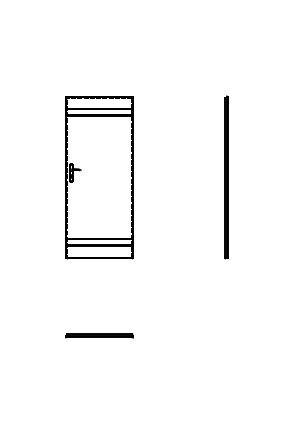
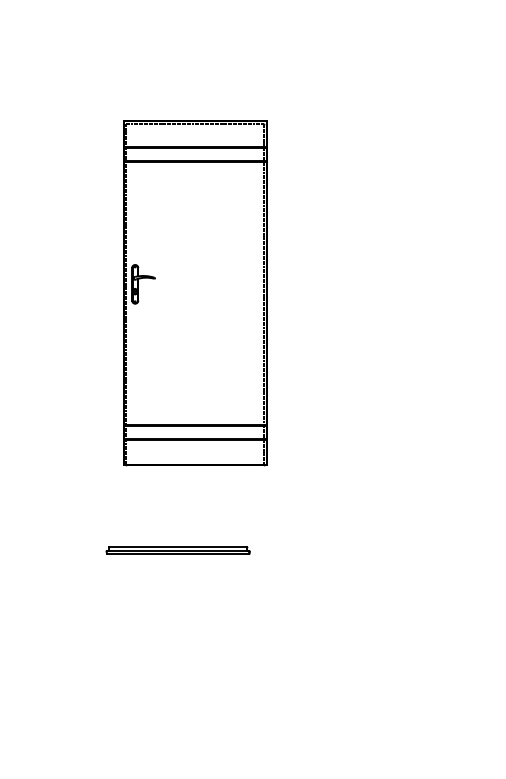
line: (226, 177) -> (466, 293), removed
part: (99, 335) -> (178, 549), moved

